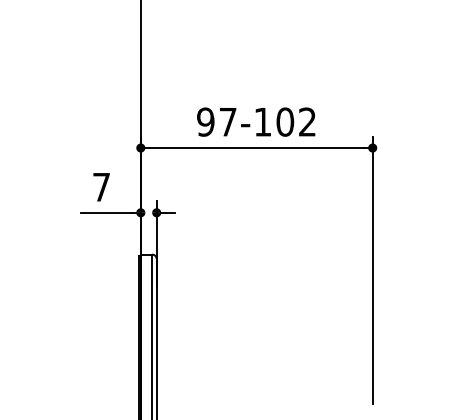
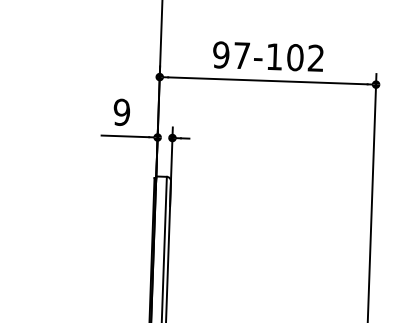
text: (101, 186) -> (121, 111), 7 -> 9

